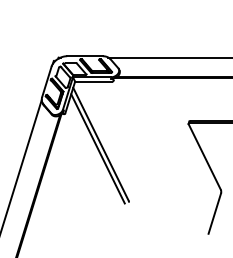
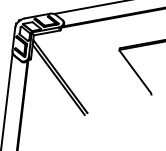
line: (214, 213) -> (149, 110), removed

